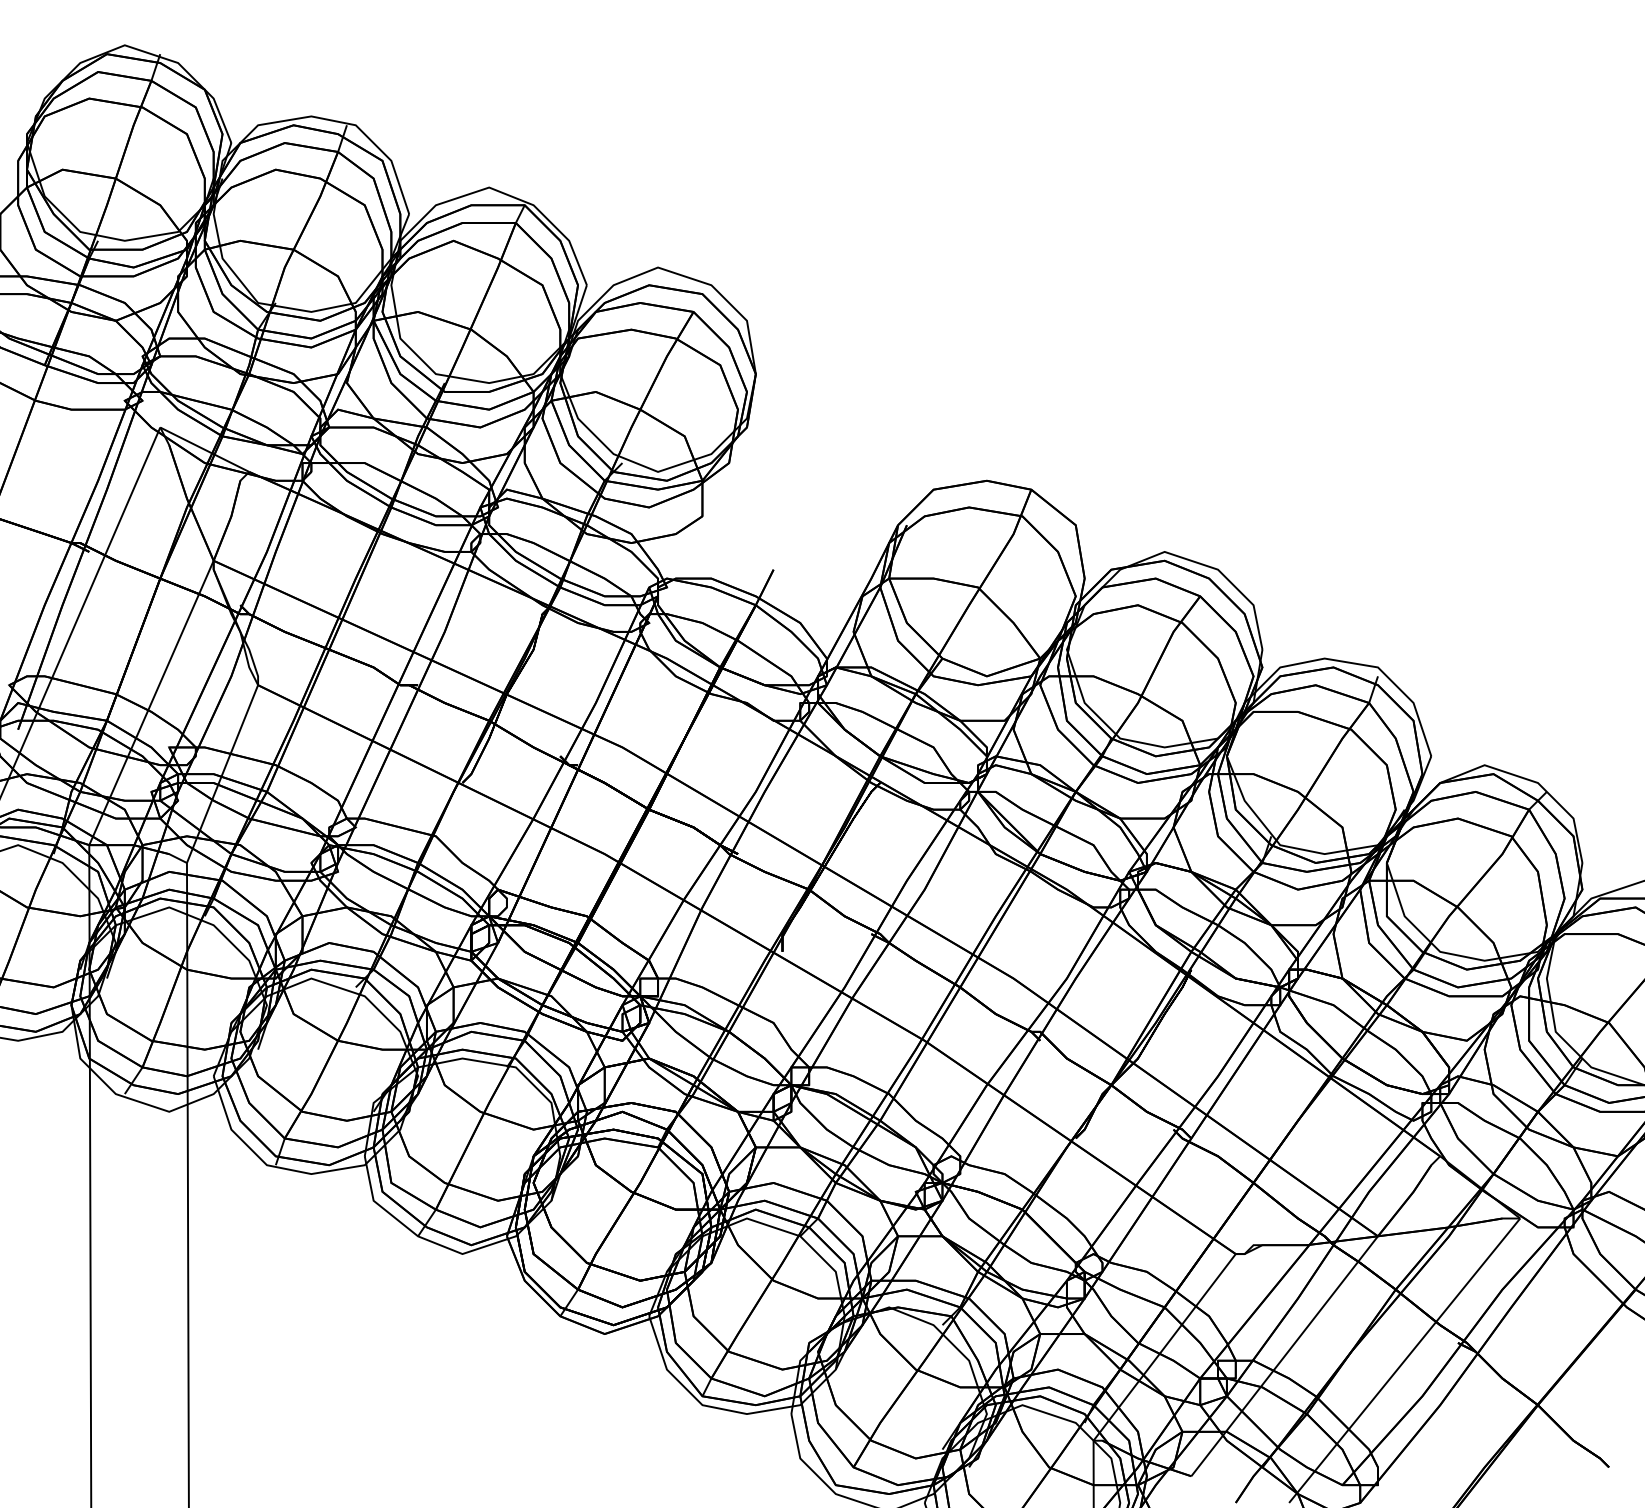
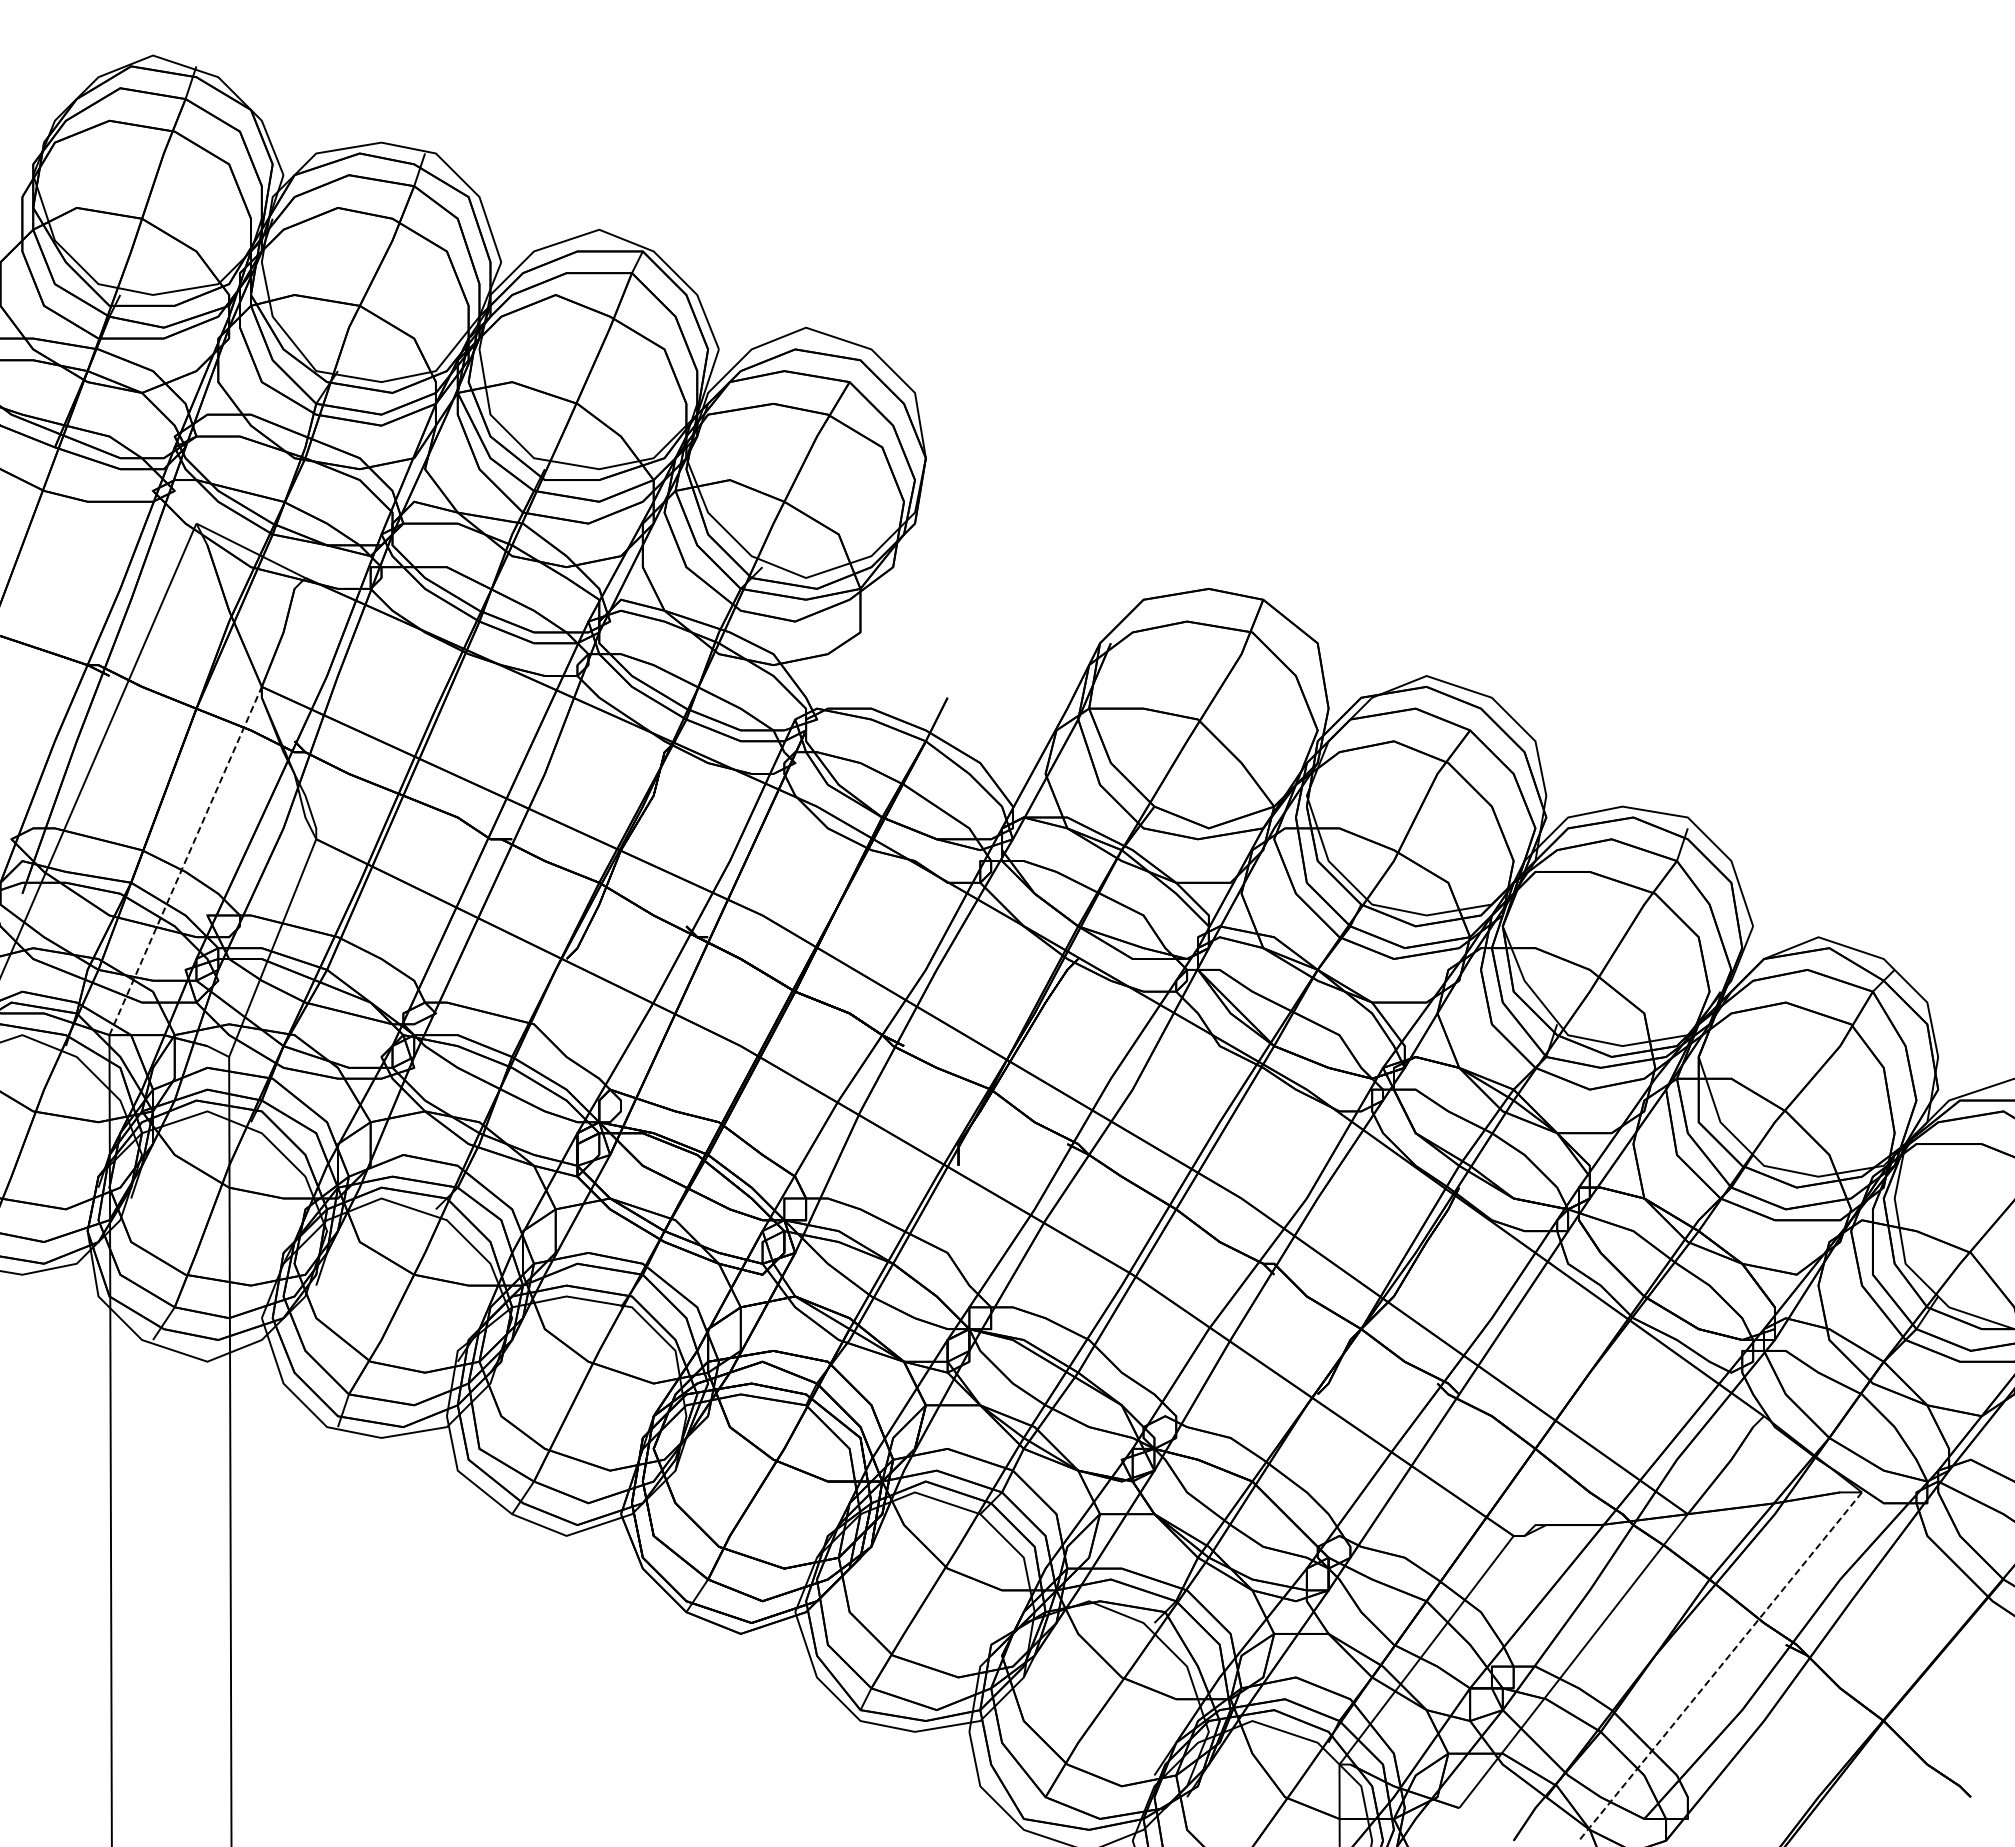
line: (151, 702) -> (185, 860), solid -> dashed
line: (1404, 1360) -> (1720, 1666), solid -> dashed

